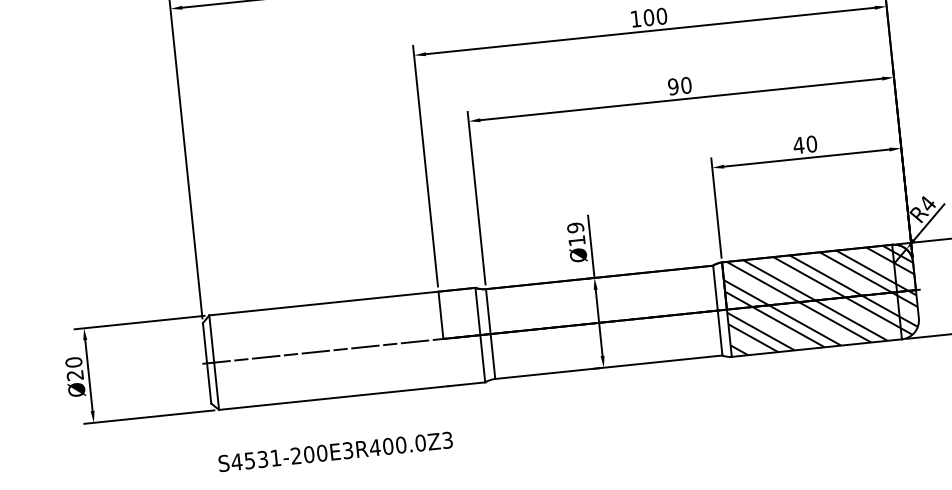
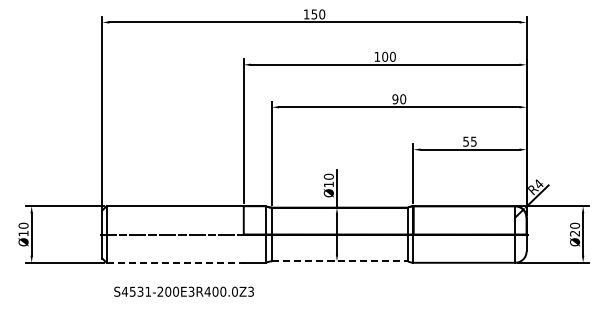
text: (804, 144) -> (469, 141), 40 -> 55
text: (574, 227) -> (328, 176), Ø19 -> Ø10
hatch: (820, 299) -> (469, 234), removed
line: (609, 367) -> (340, 261), solid -> dashed
text: (75, 375) -> (23, 233), Ø20 -> Ø10
line: (334, 397) -> (175, 262), solid -> dashed
text: (334, 451) -> (183, 291), moved

